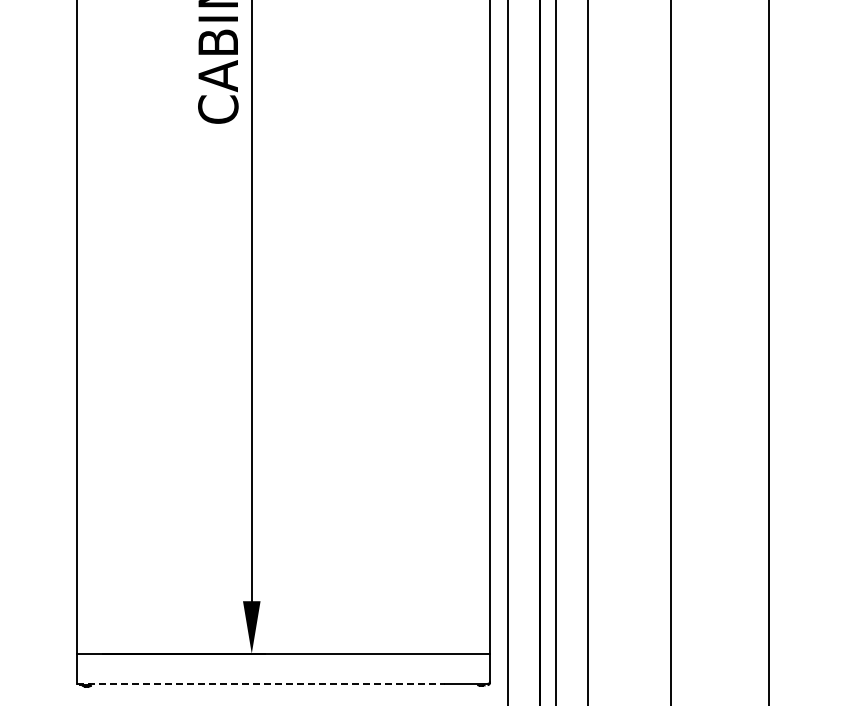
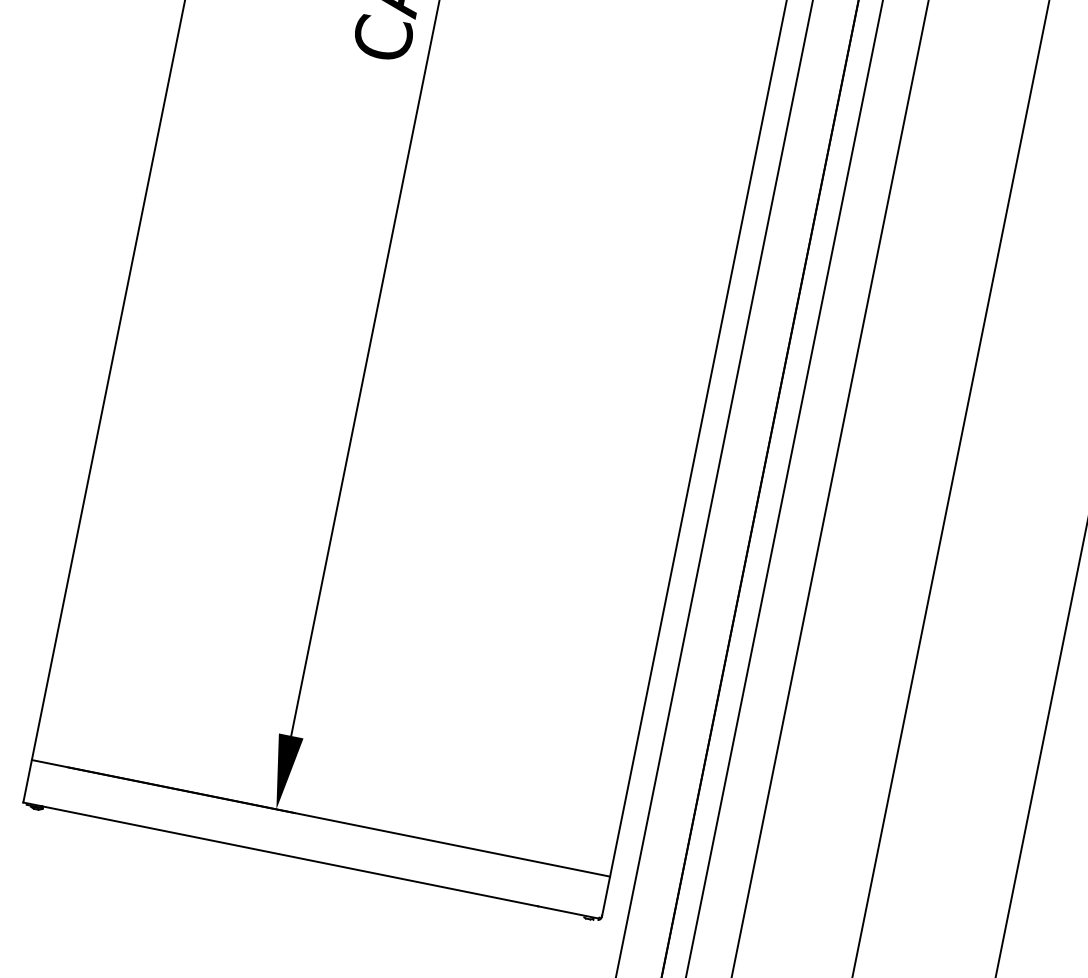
line: (261, 684) -> (281, 855), dashed -> solid

